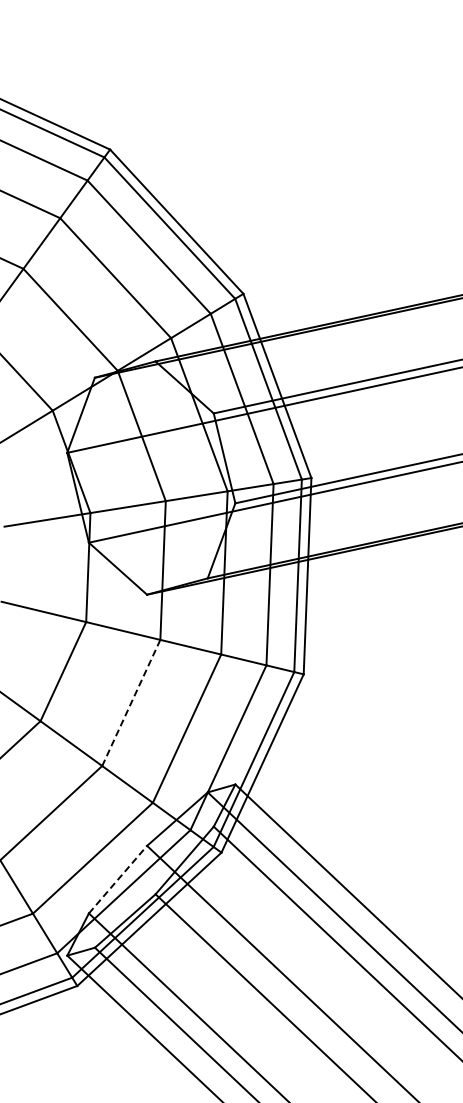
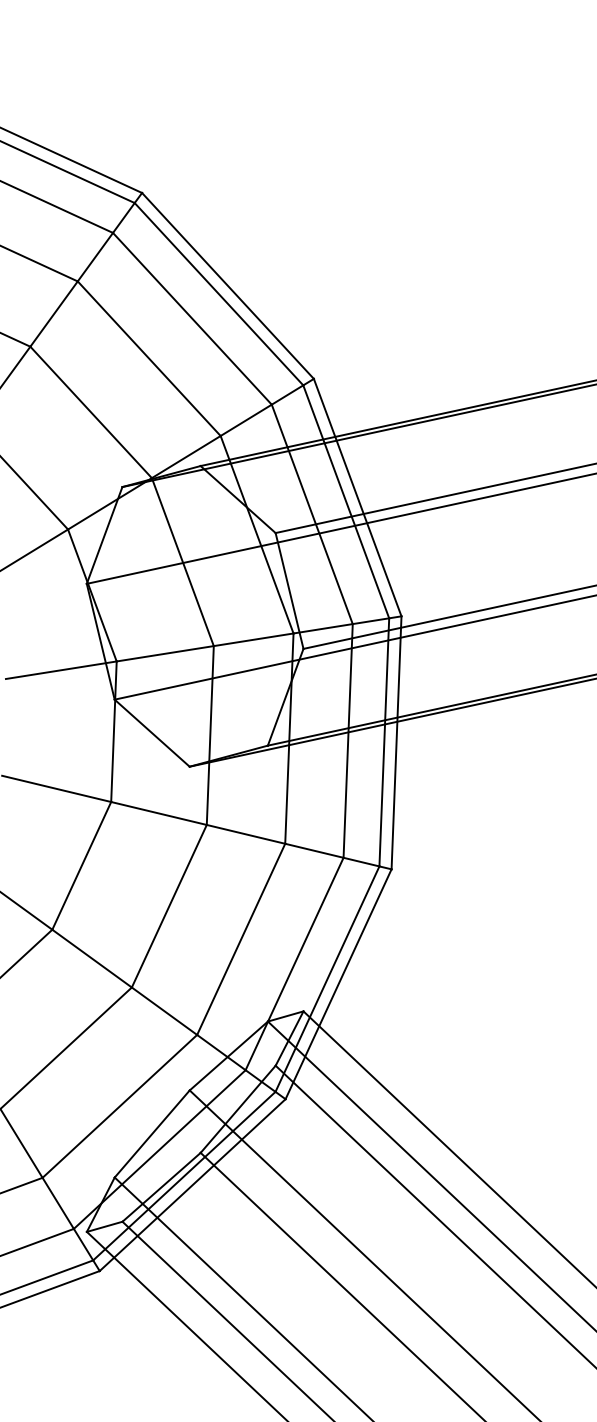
line: (131, 703) -> (169, 906), dashed -> solid
line: (118, 879) -> (152, 1133), dashed -> solid

